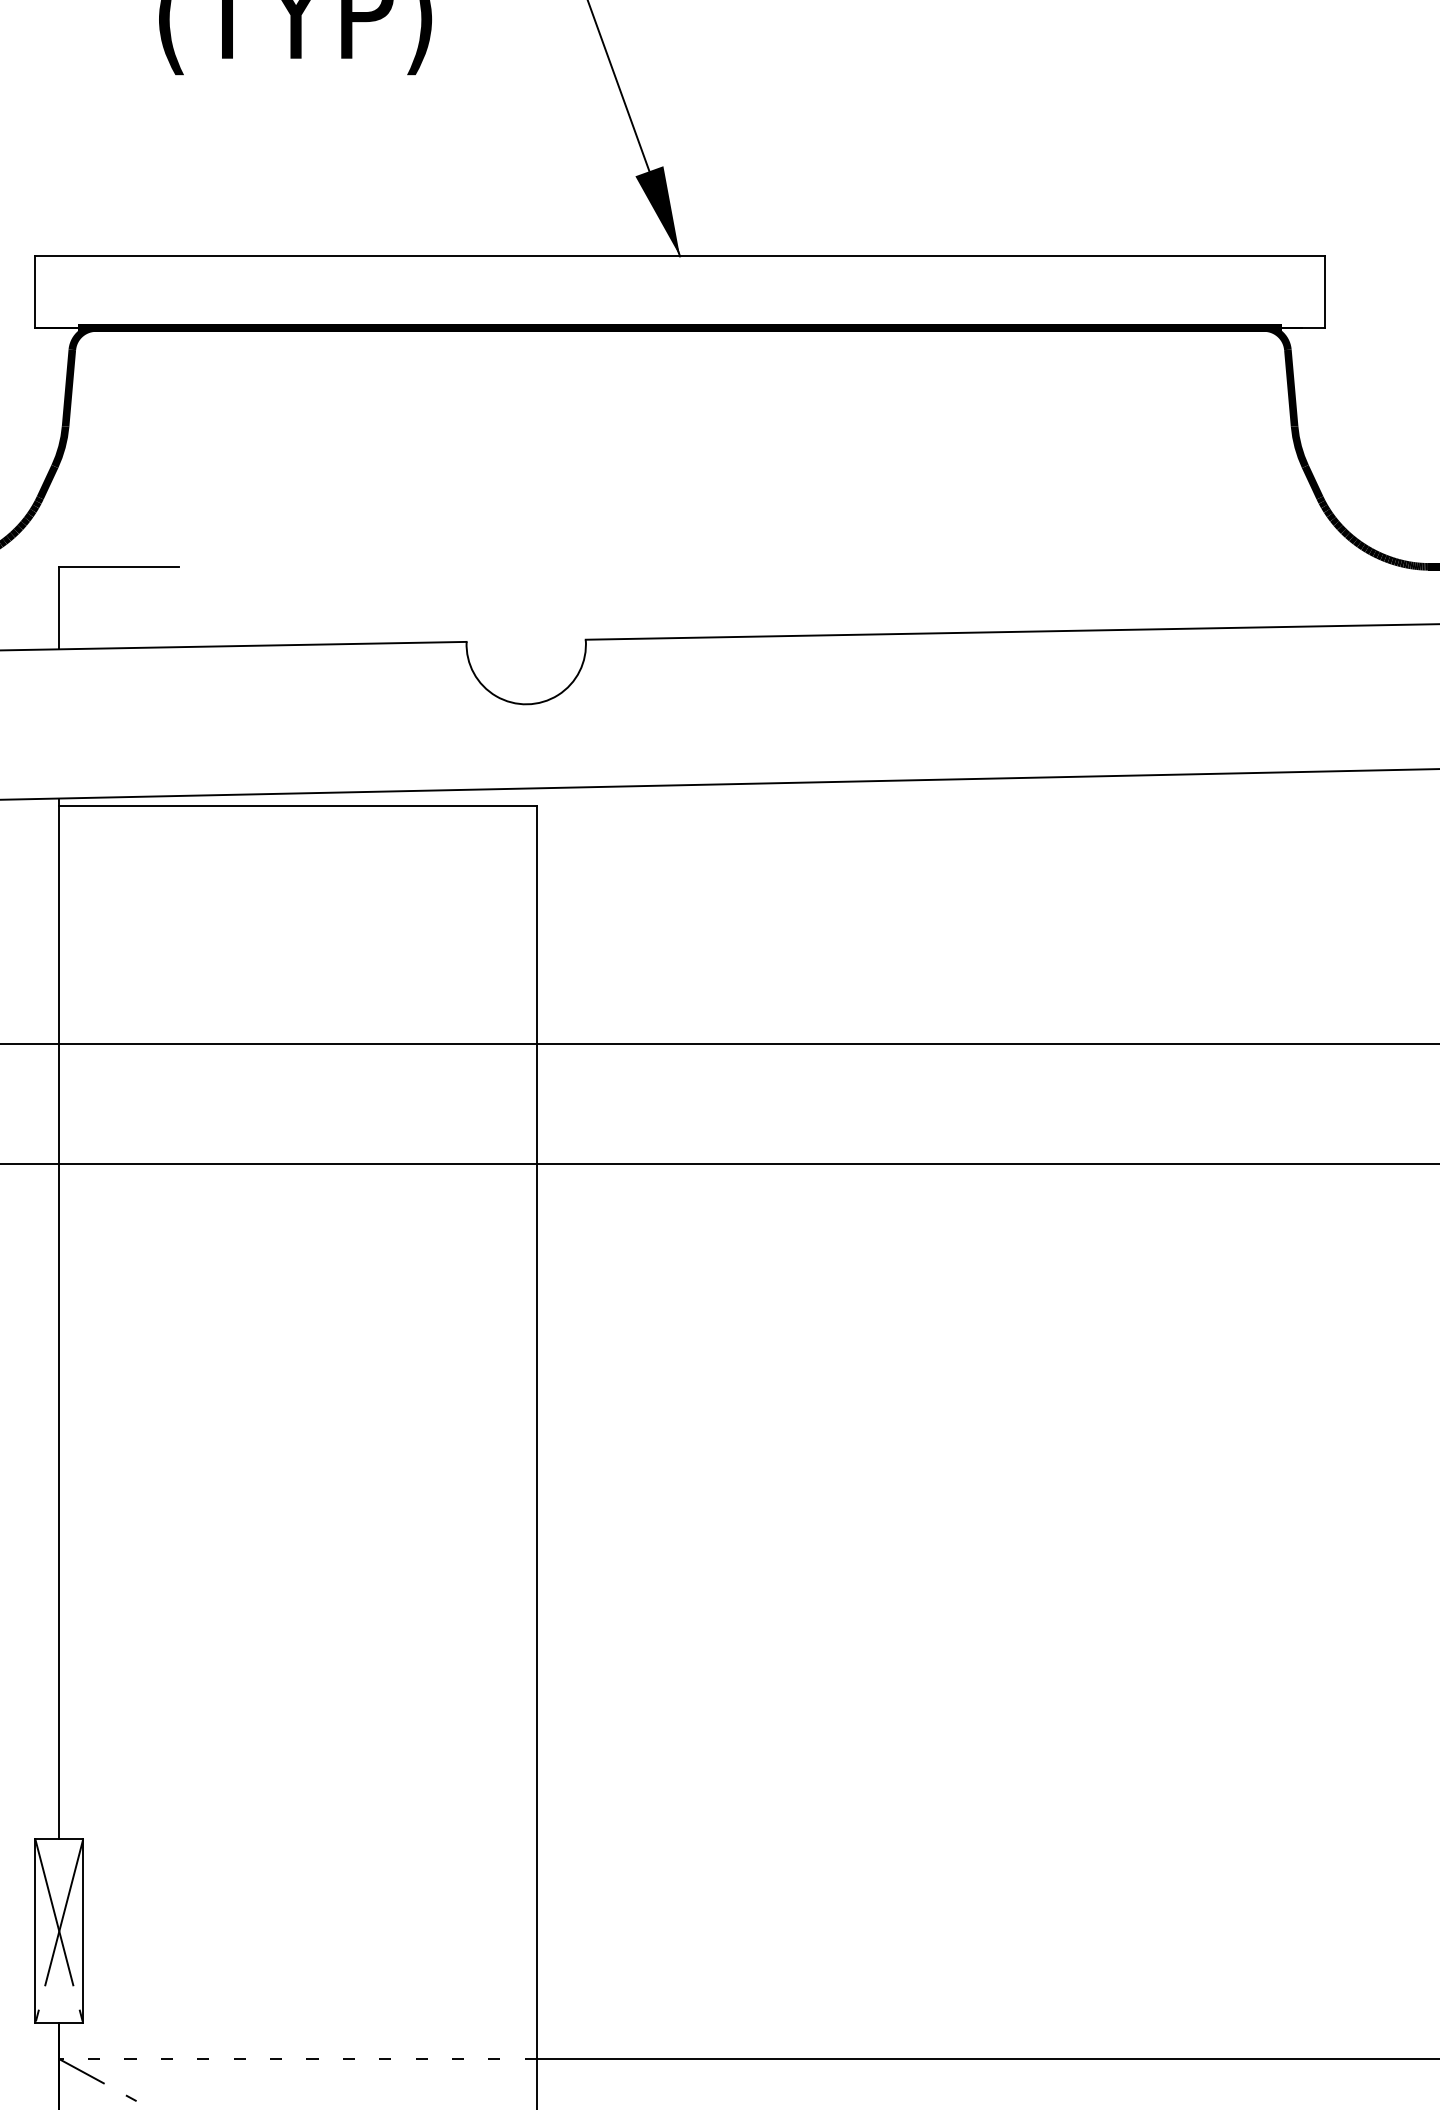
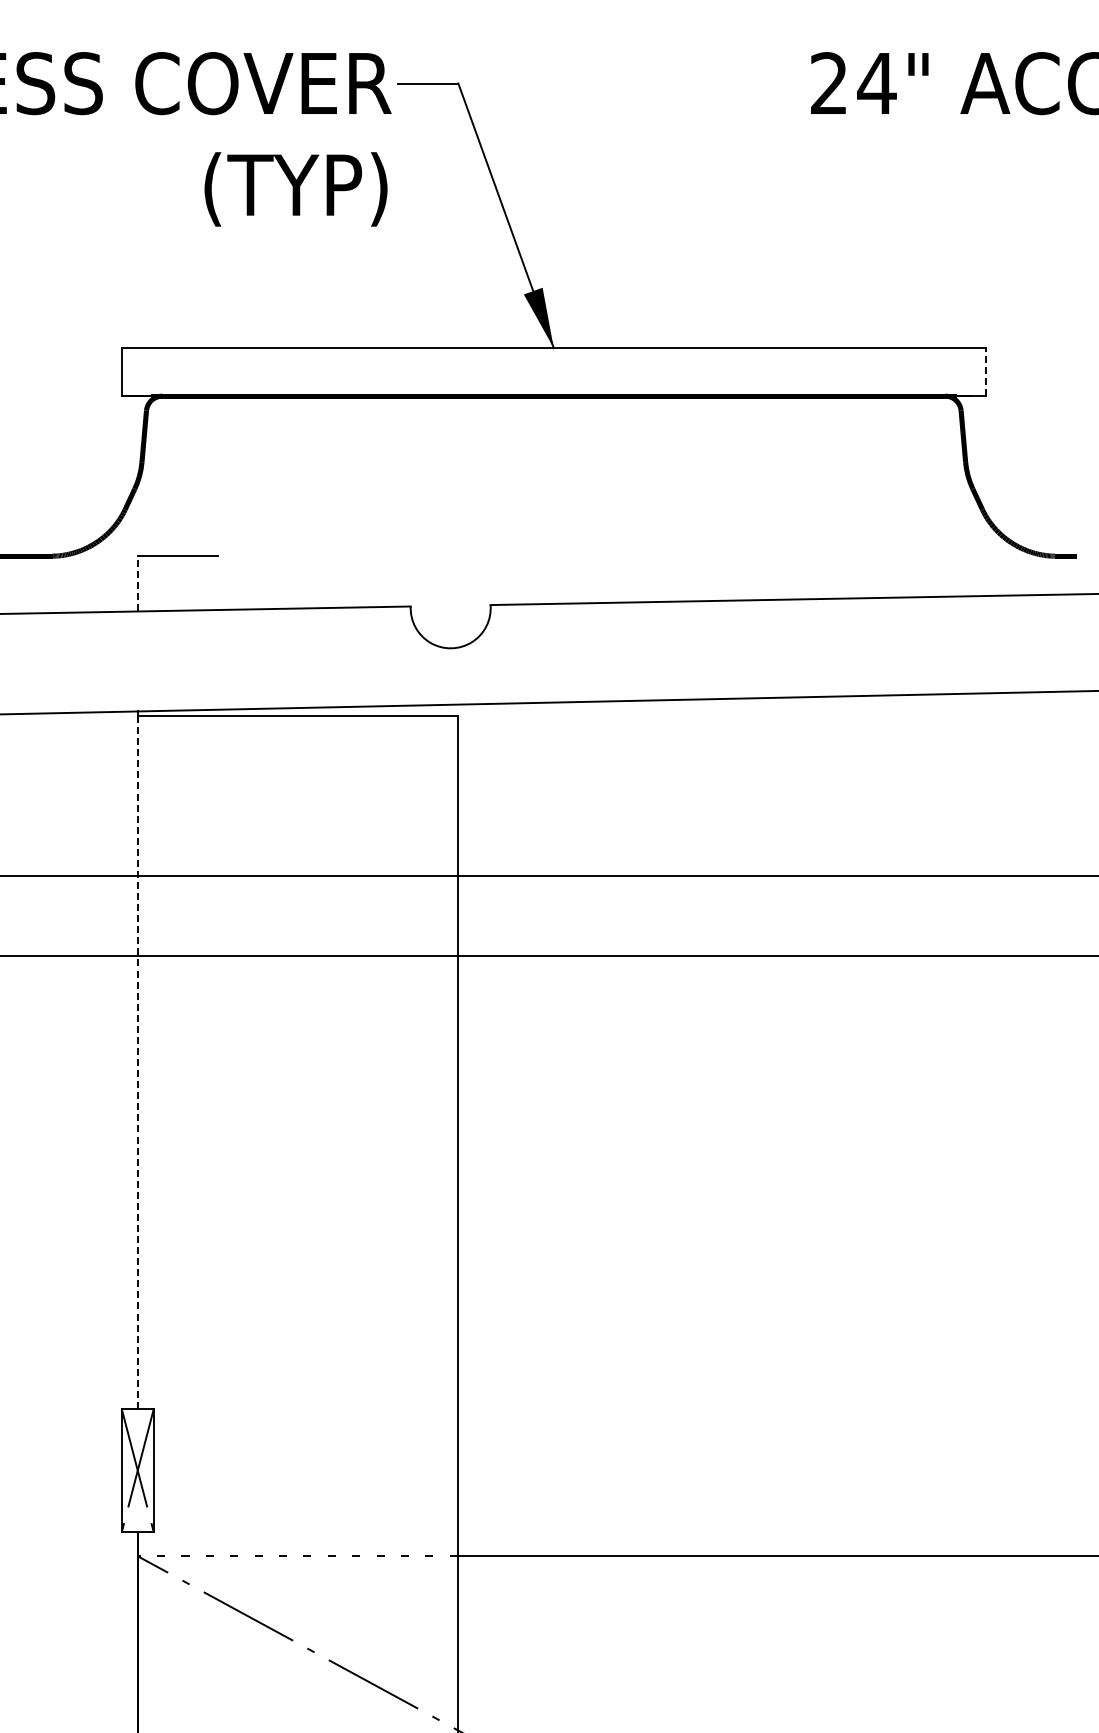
line: (1324, 291) -> (985, 371), solid -> dashed
line: (58, 607) -> (137, 583), solid -> dashed
line: (58, 1322) -> (137, 1062), solid -> dashed

